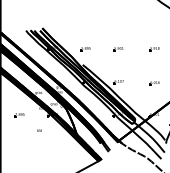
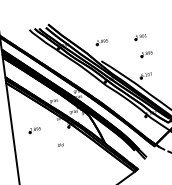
part: (121, 64) -> (146, 54), added

